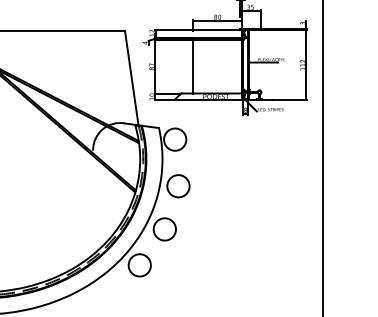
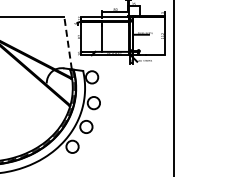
line: (132, 76) -> (68, 42), solid -> dashed

